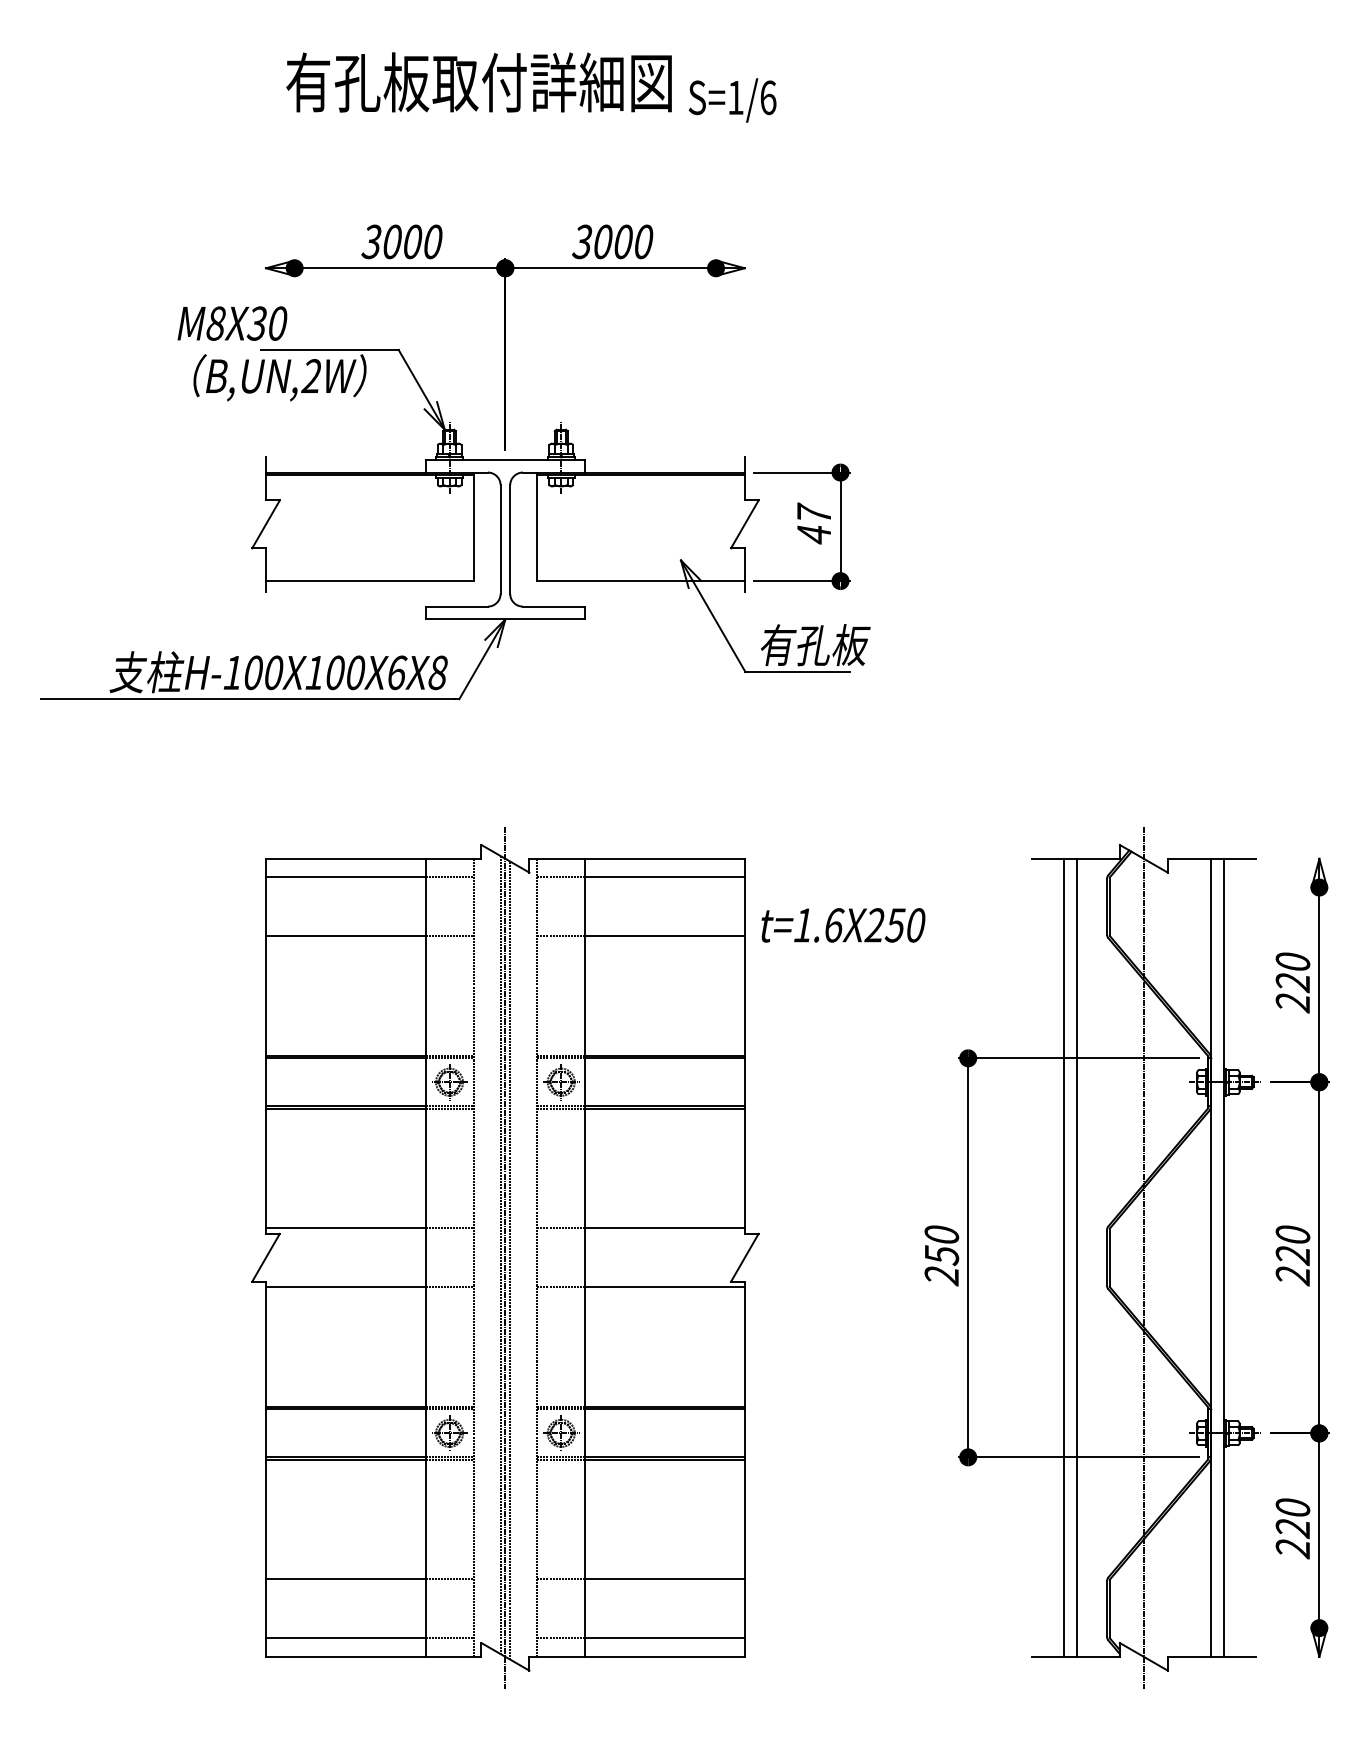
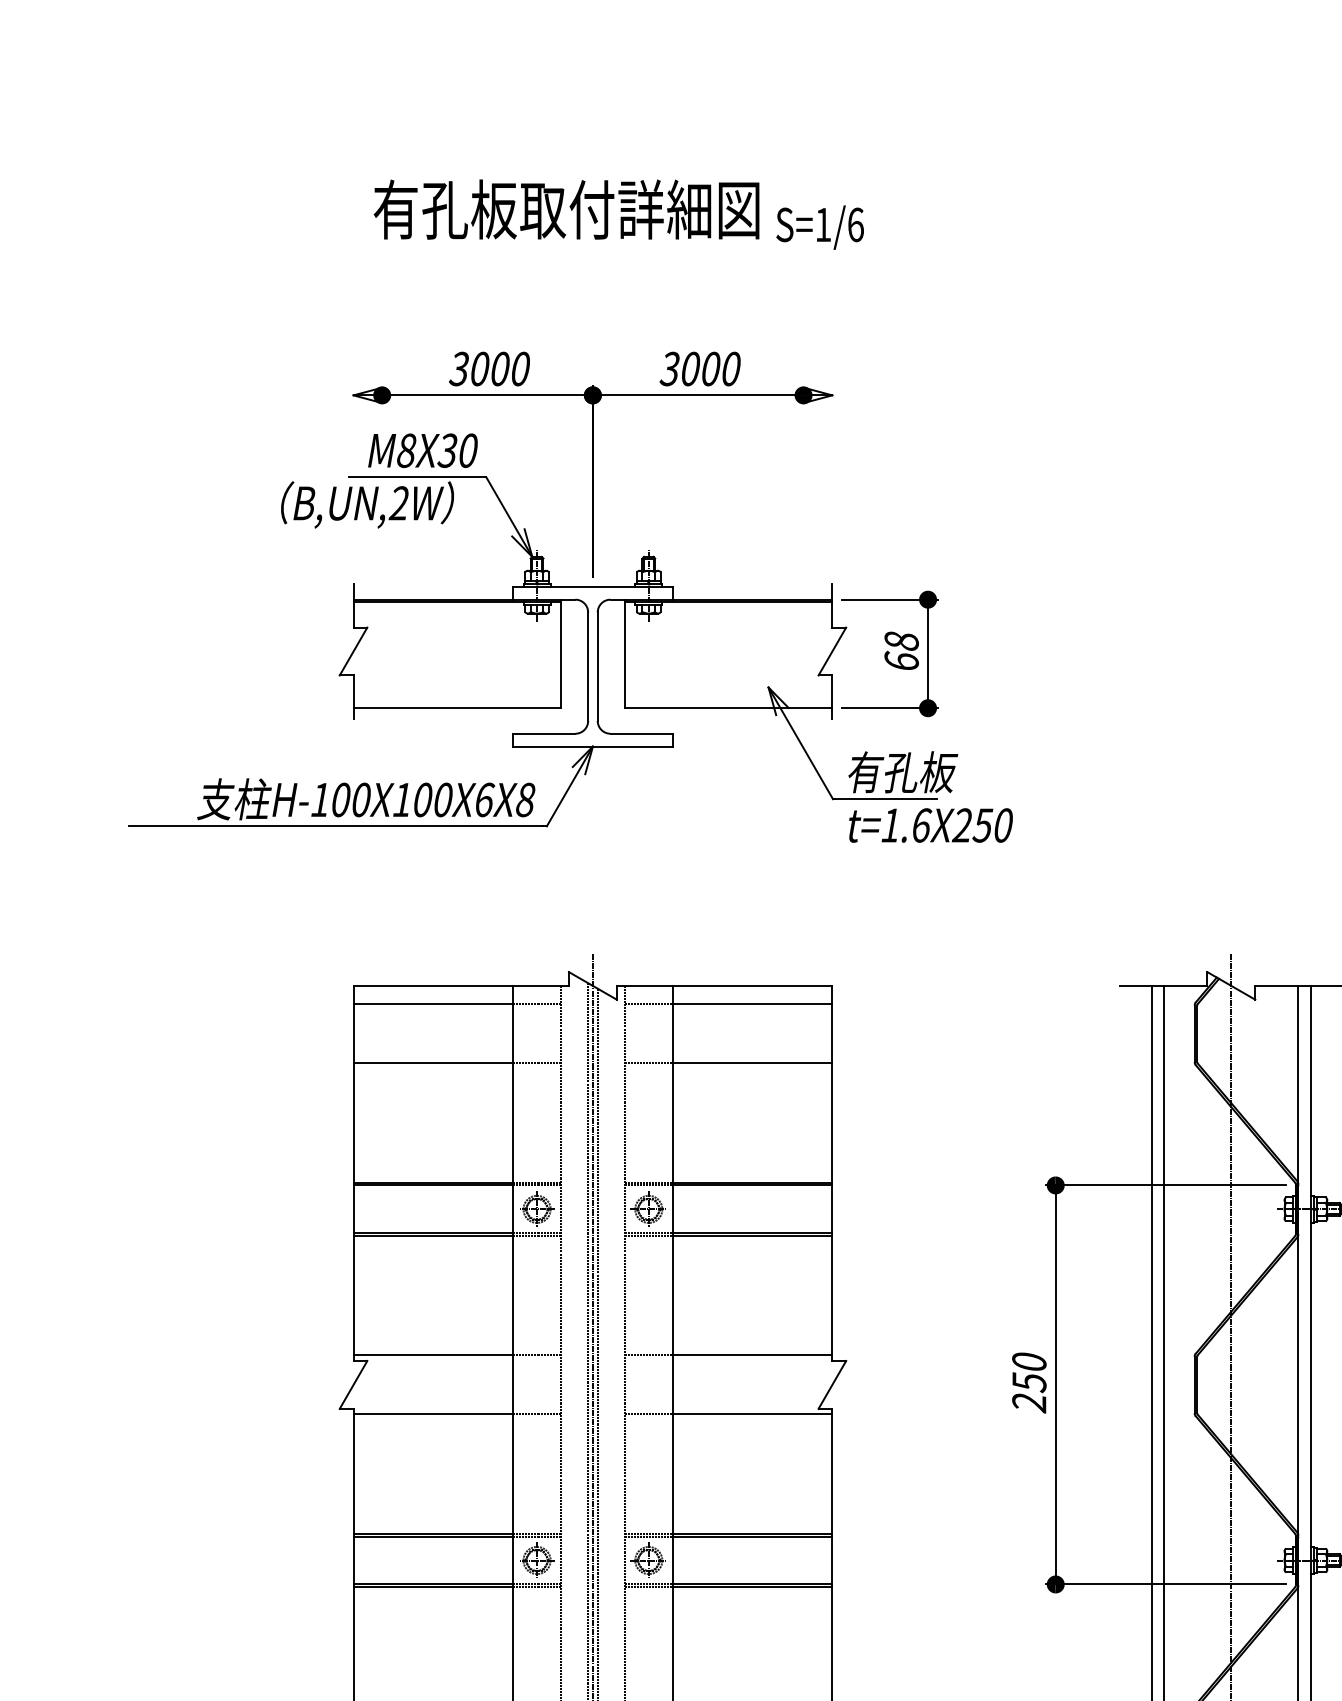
text: (232, 323) -> (423, 450), moved
text: (813, 523) -> (901, 650), 47 -> 68
text: (843, 925) -> (931, 825), moved

